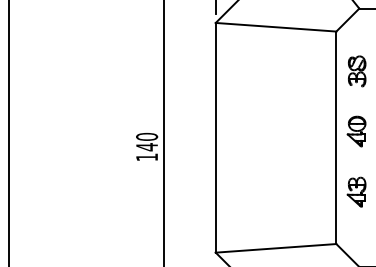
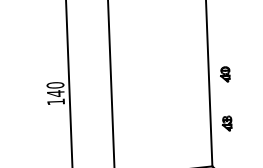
part: (357, 71) -> (224, 25), removed
part: (356, 131) -> (225, 74), size x0.6
part: (356, 191) -> (227, 123), size x0.6

